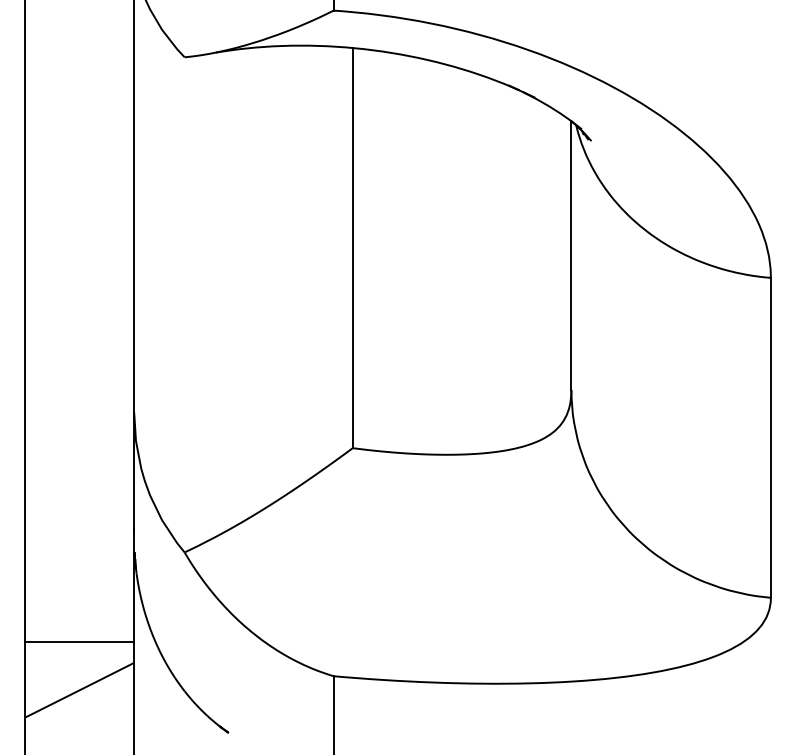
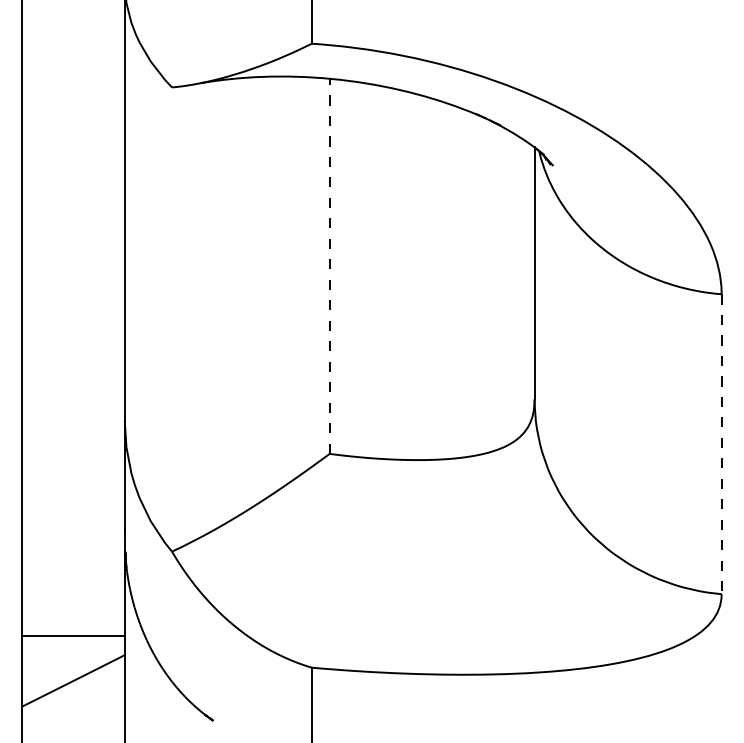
line: (352, 248) -> (329, 266), solid -> dashed
line: (770, 438) -> (721, 444), solid -> dashed

